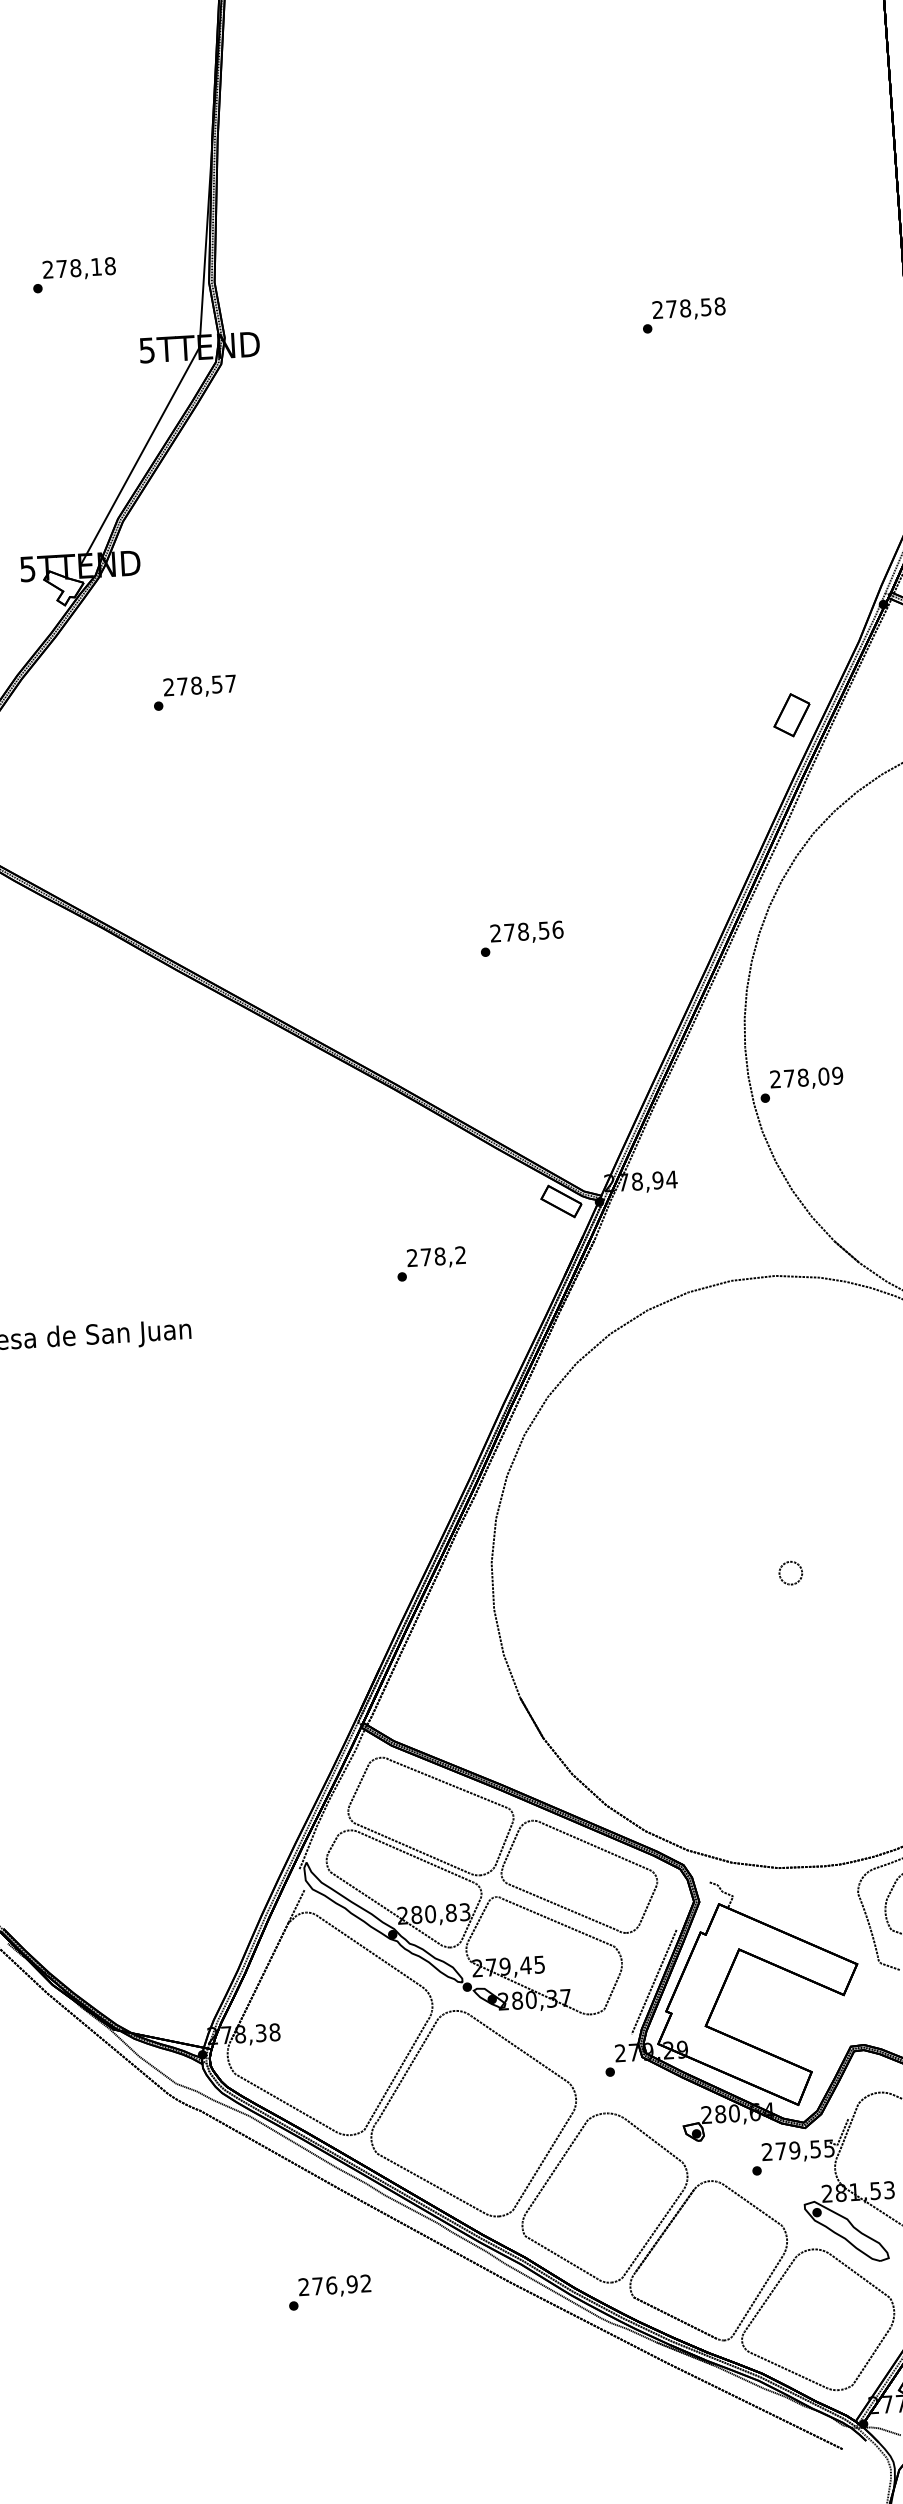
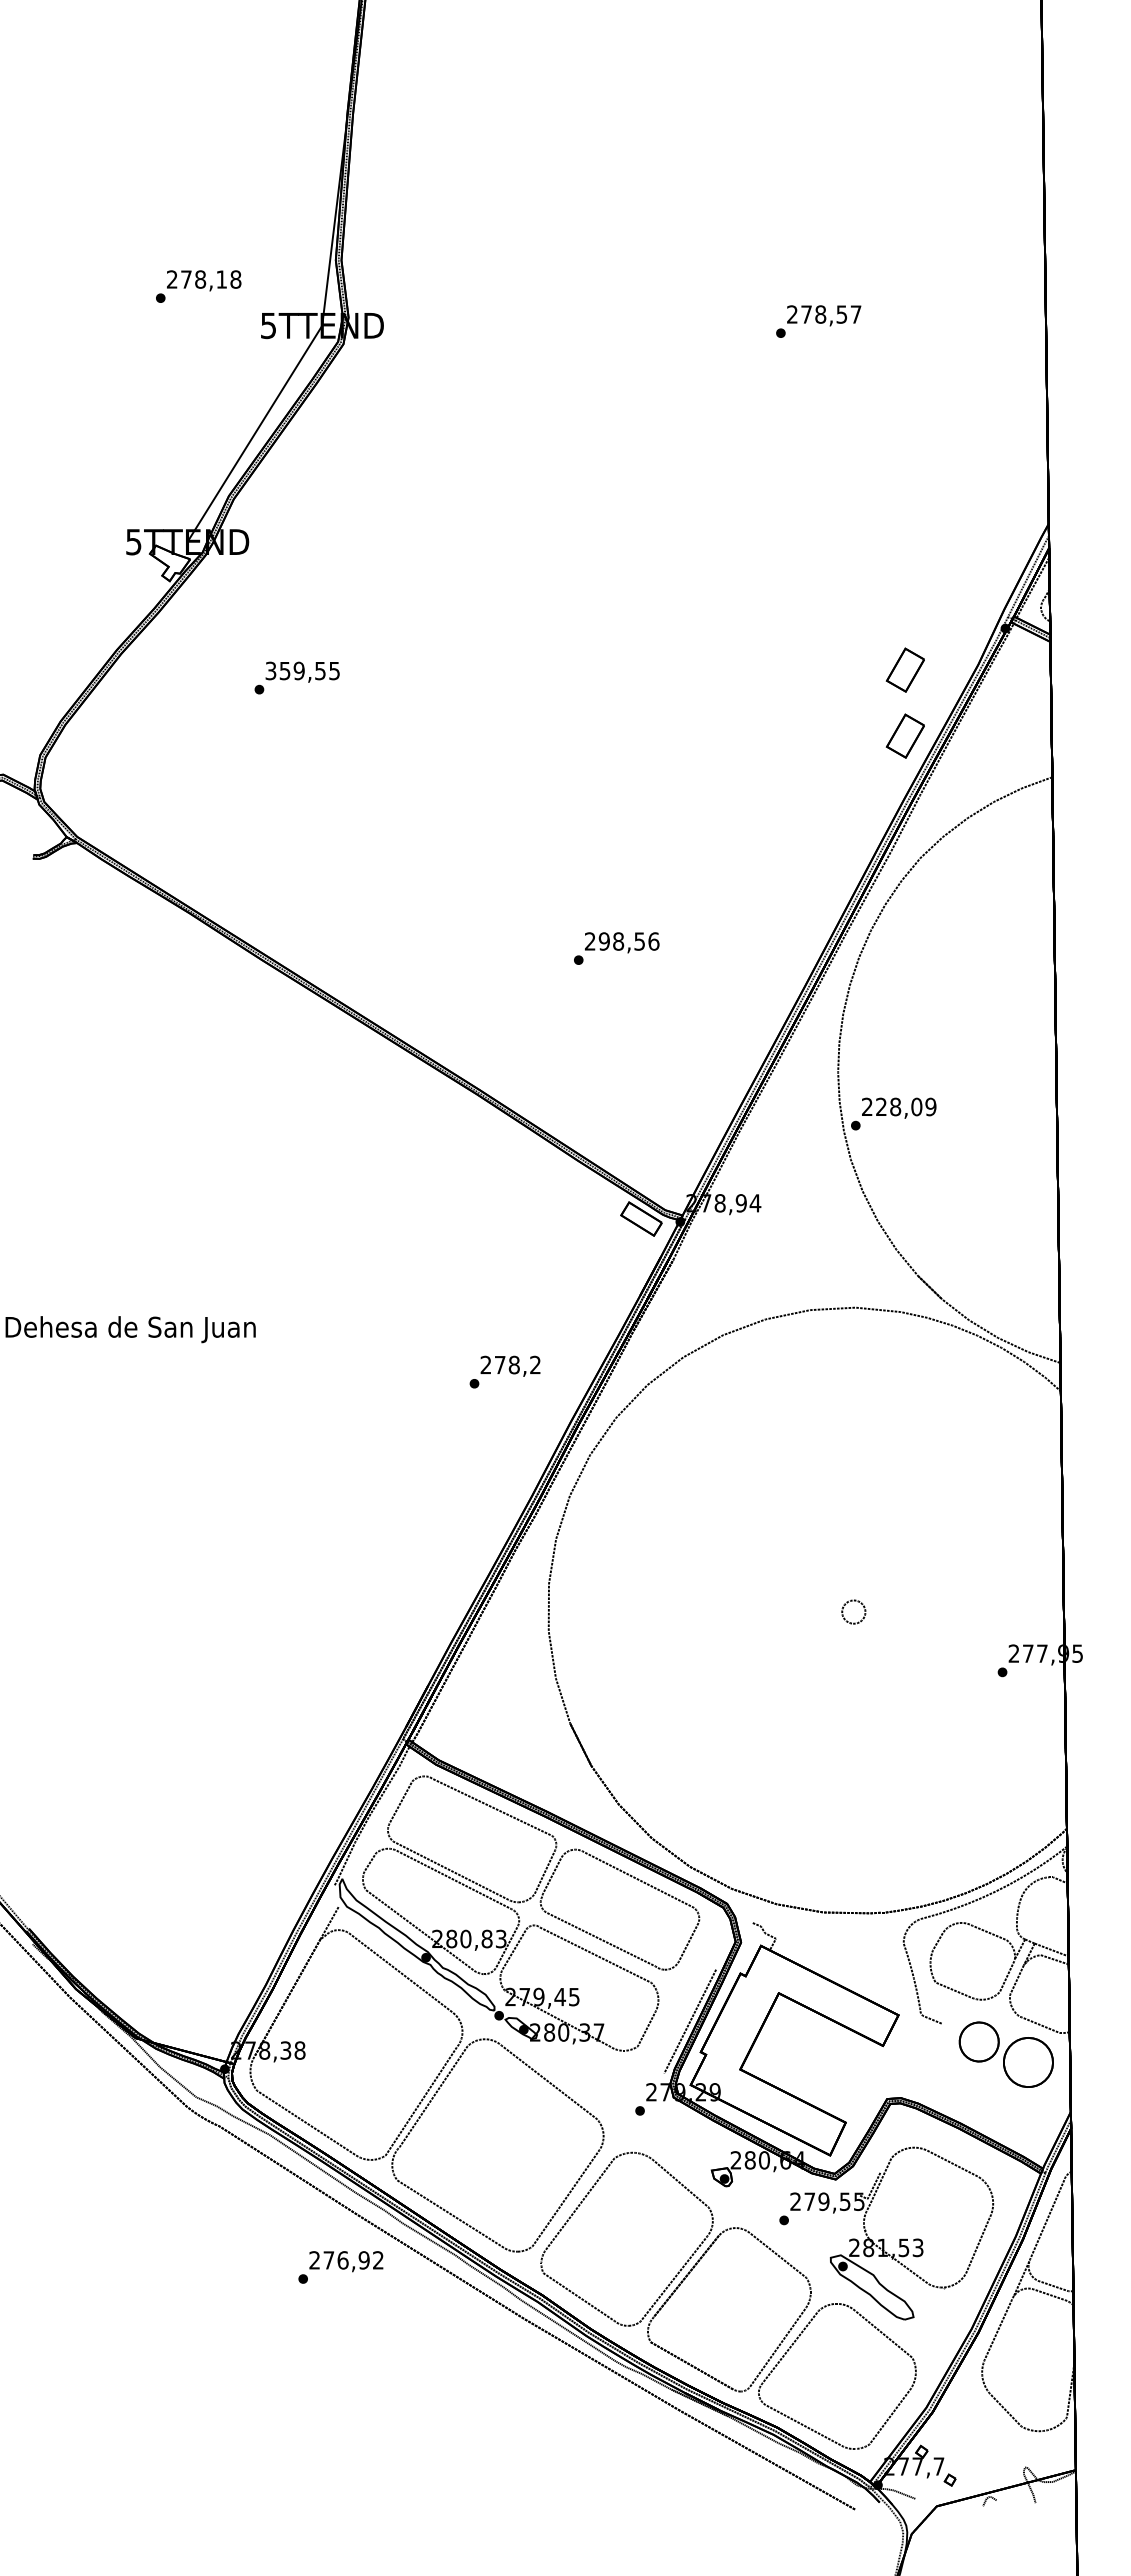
text: (74, 275) -> (198, 286), moved
text: (719, 306) -> (855, 314), 278,58 -> 278,57
part: (787, 650) -> (904, 669), added
text: (199, 685) -> (302, 670), 278,57 -> 359,55
text: (508, 932) -> (603, 941), 278,56 -> 298,56
text: (789, 1078) -> (881, 1106), 278,09 -> 228,09
text: (430, 1263) -> (504, 1371), moved
text: (329, 2292) -> (340, 2267), moved

